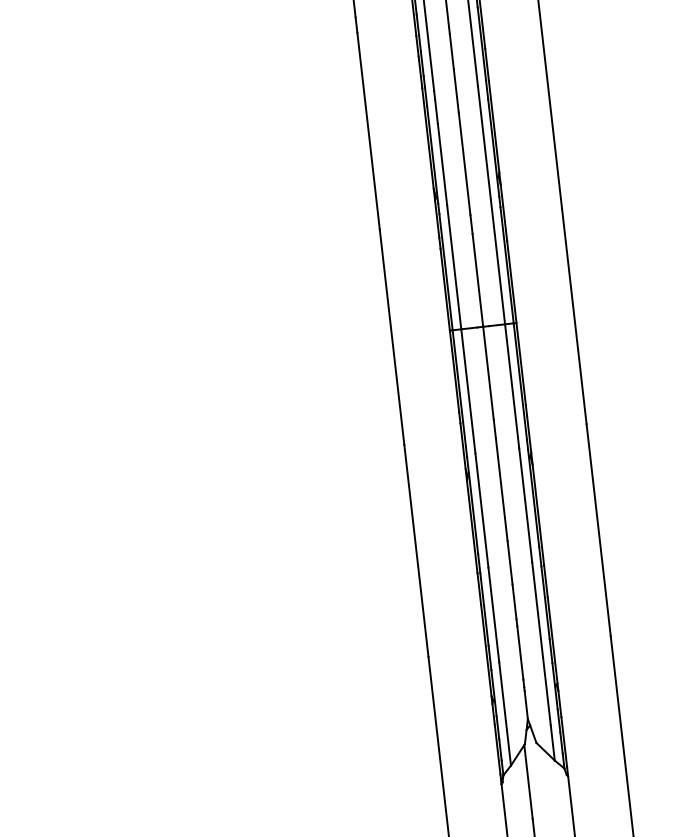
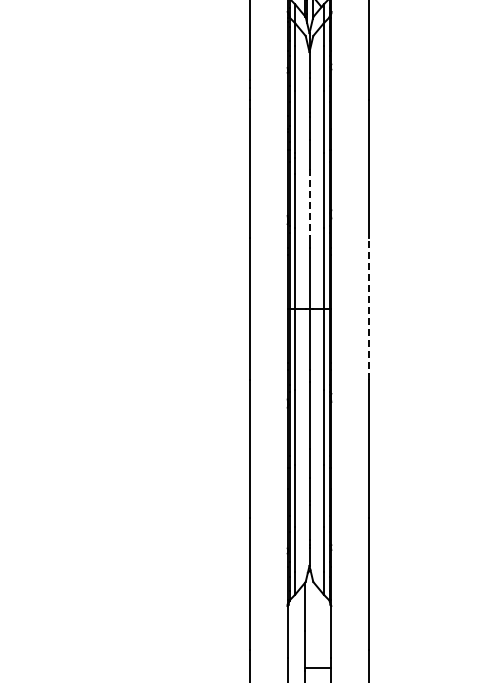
line: (464, 164) -> (309, 202), solid -> dashed
line: (574, 315) -> (369, 308), solid -> dashed

